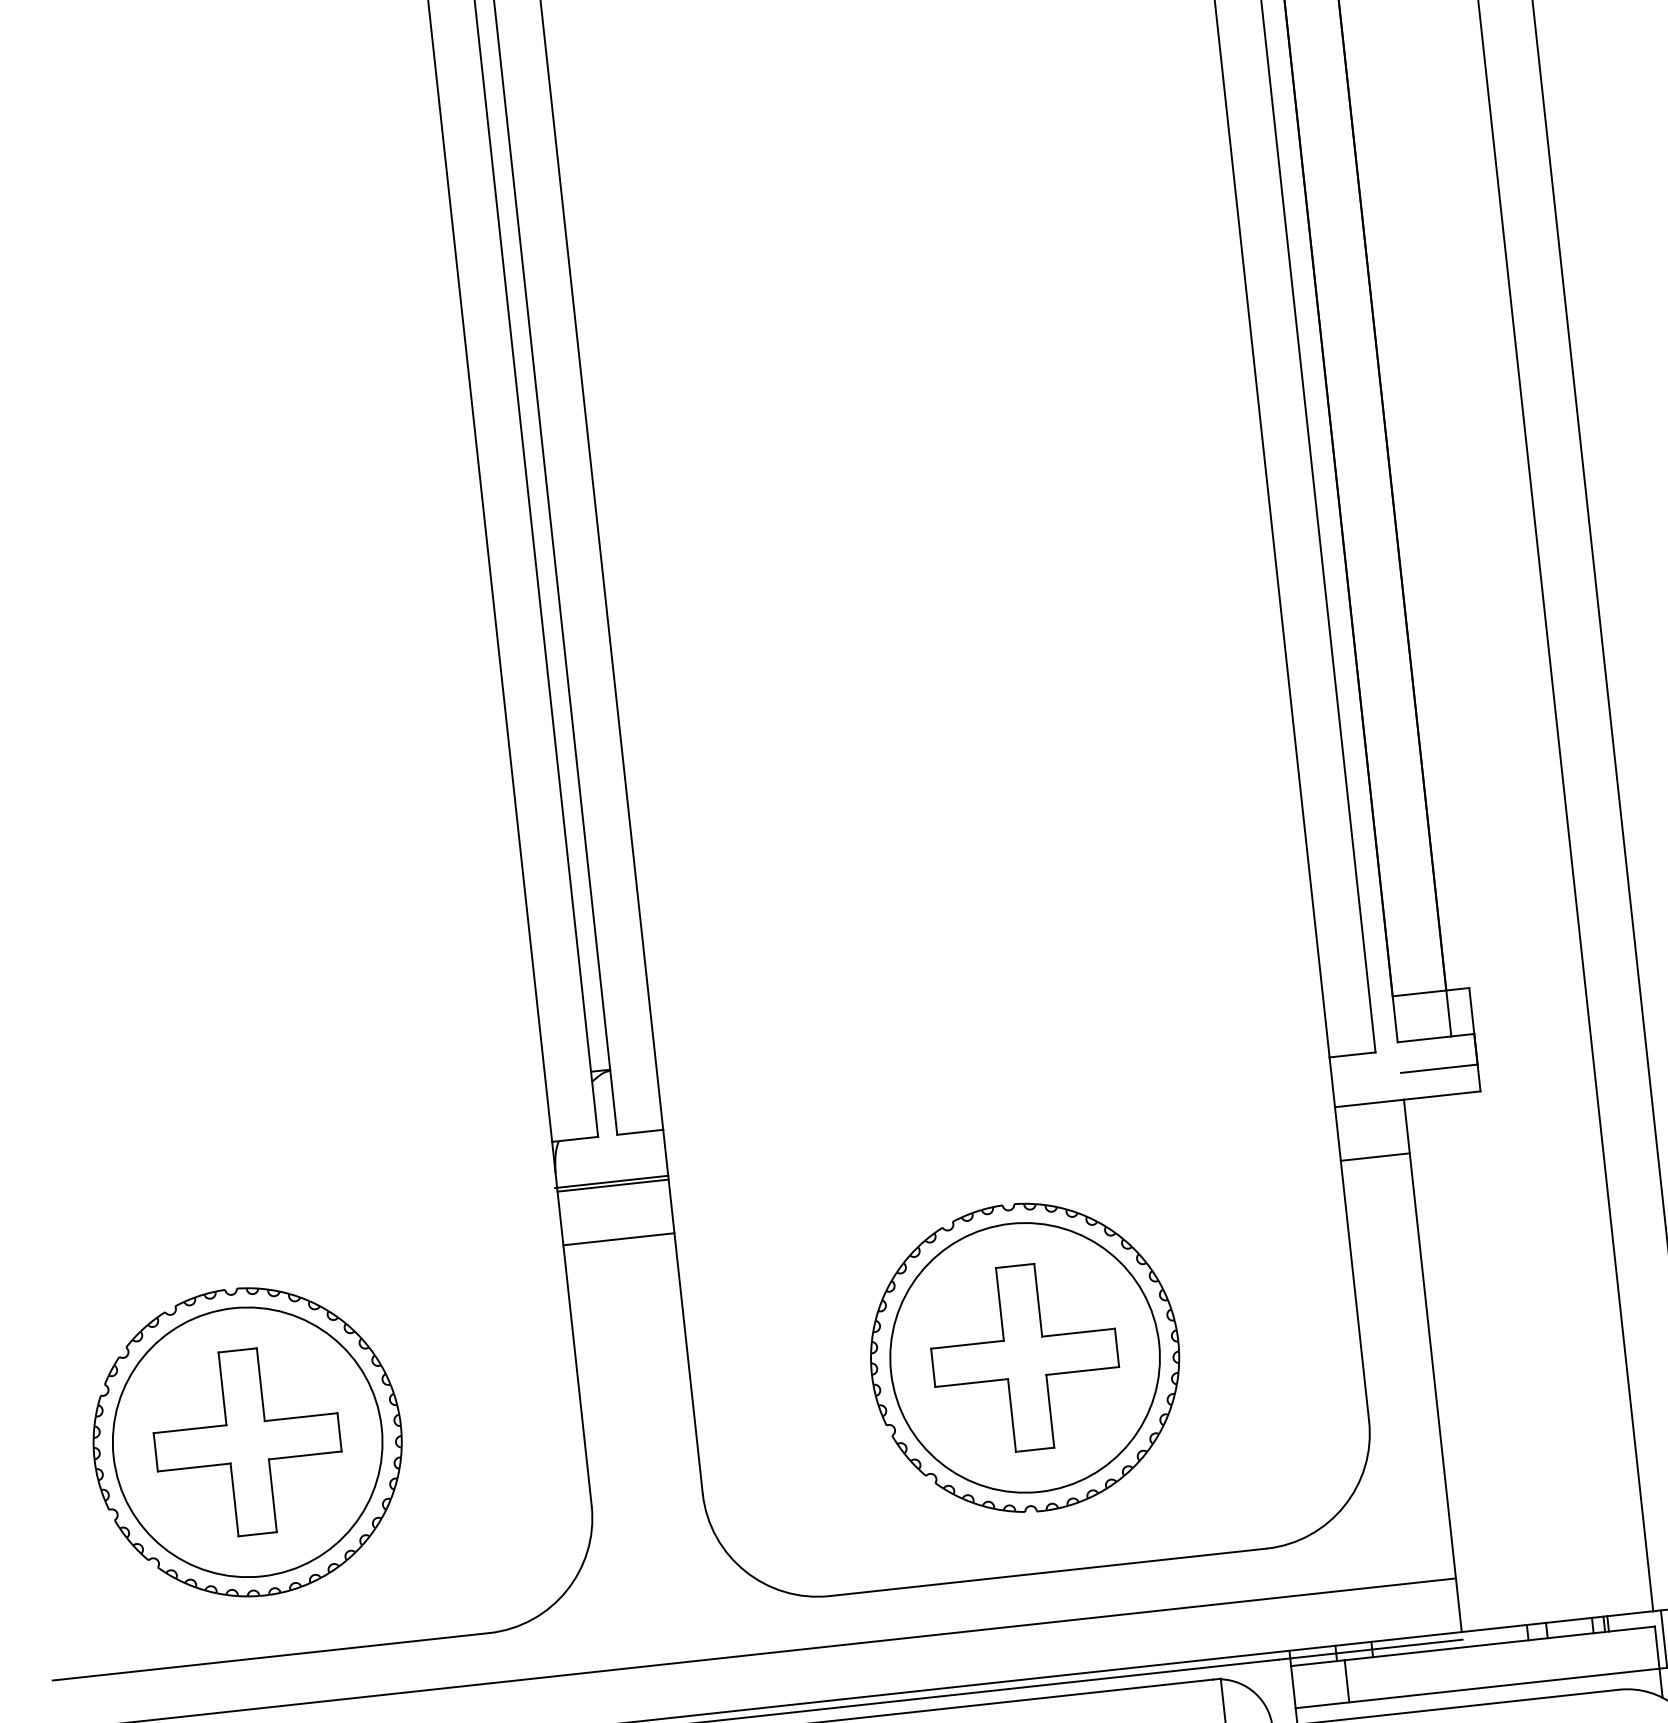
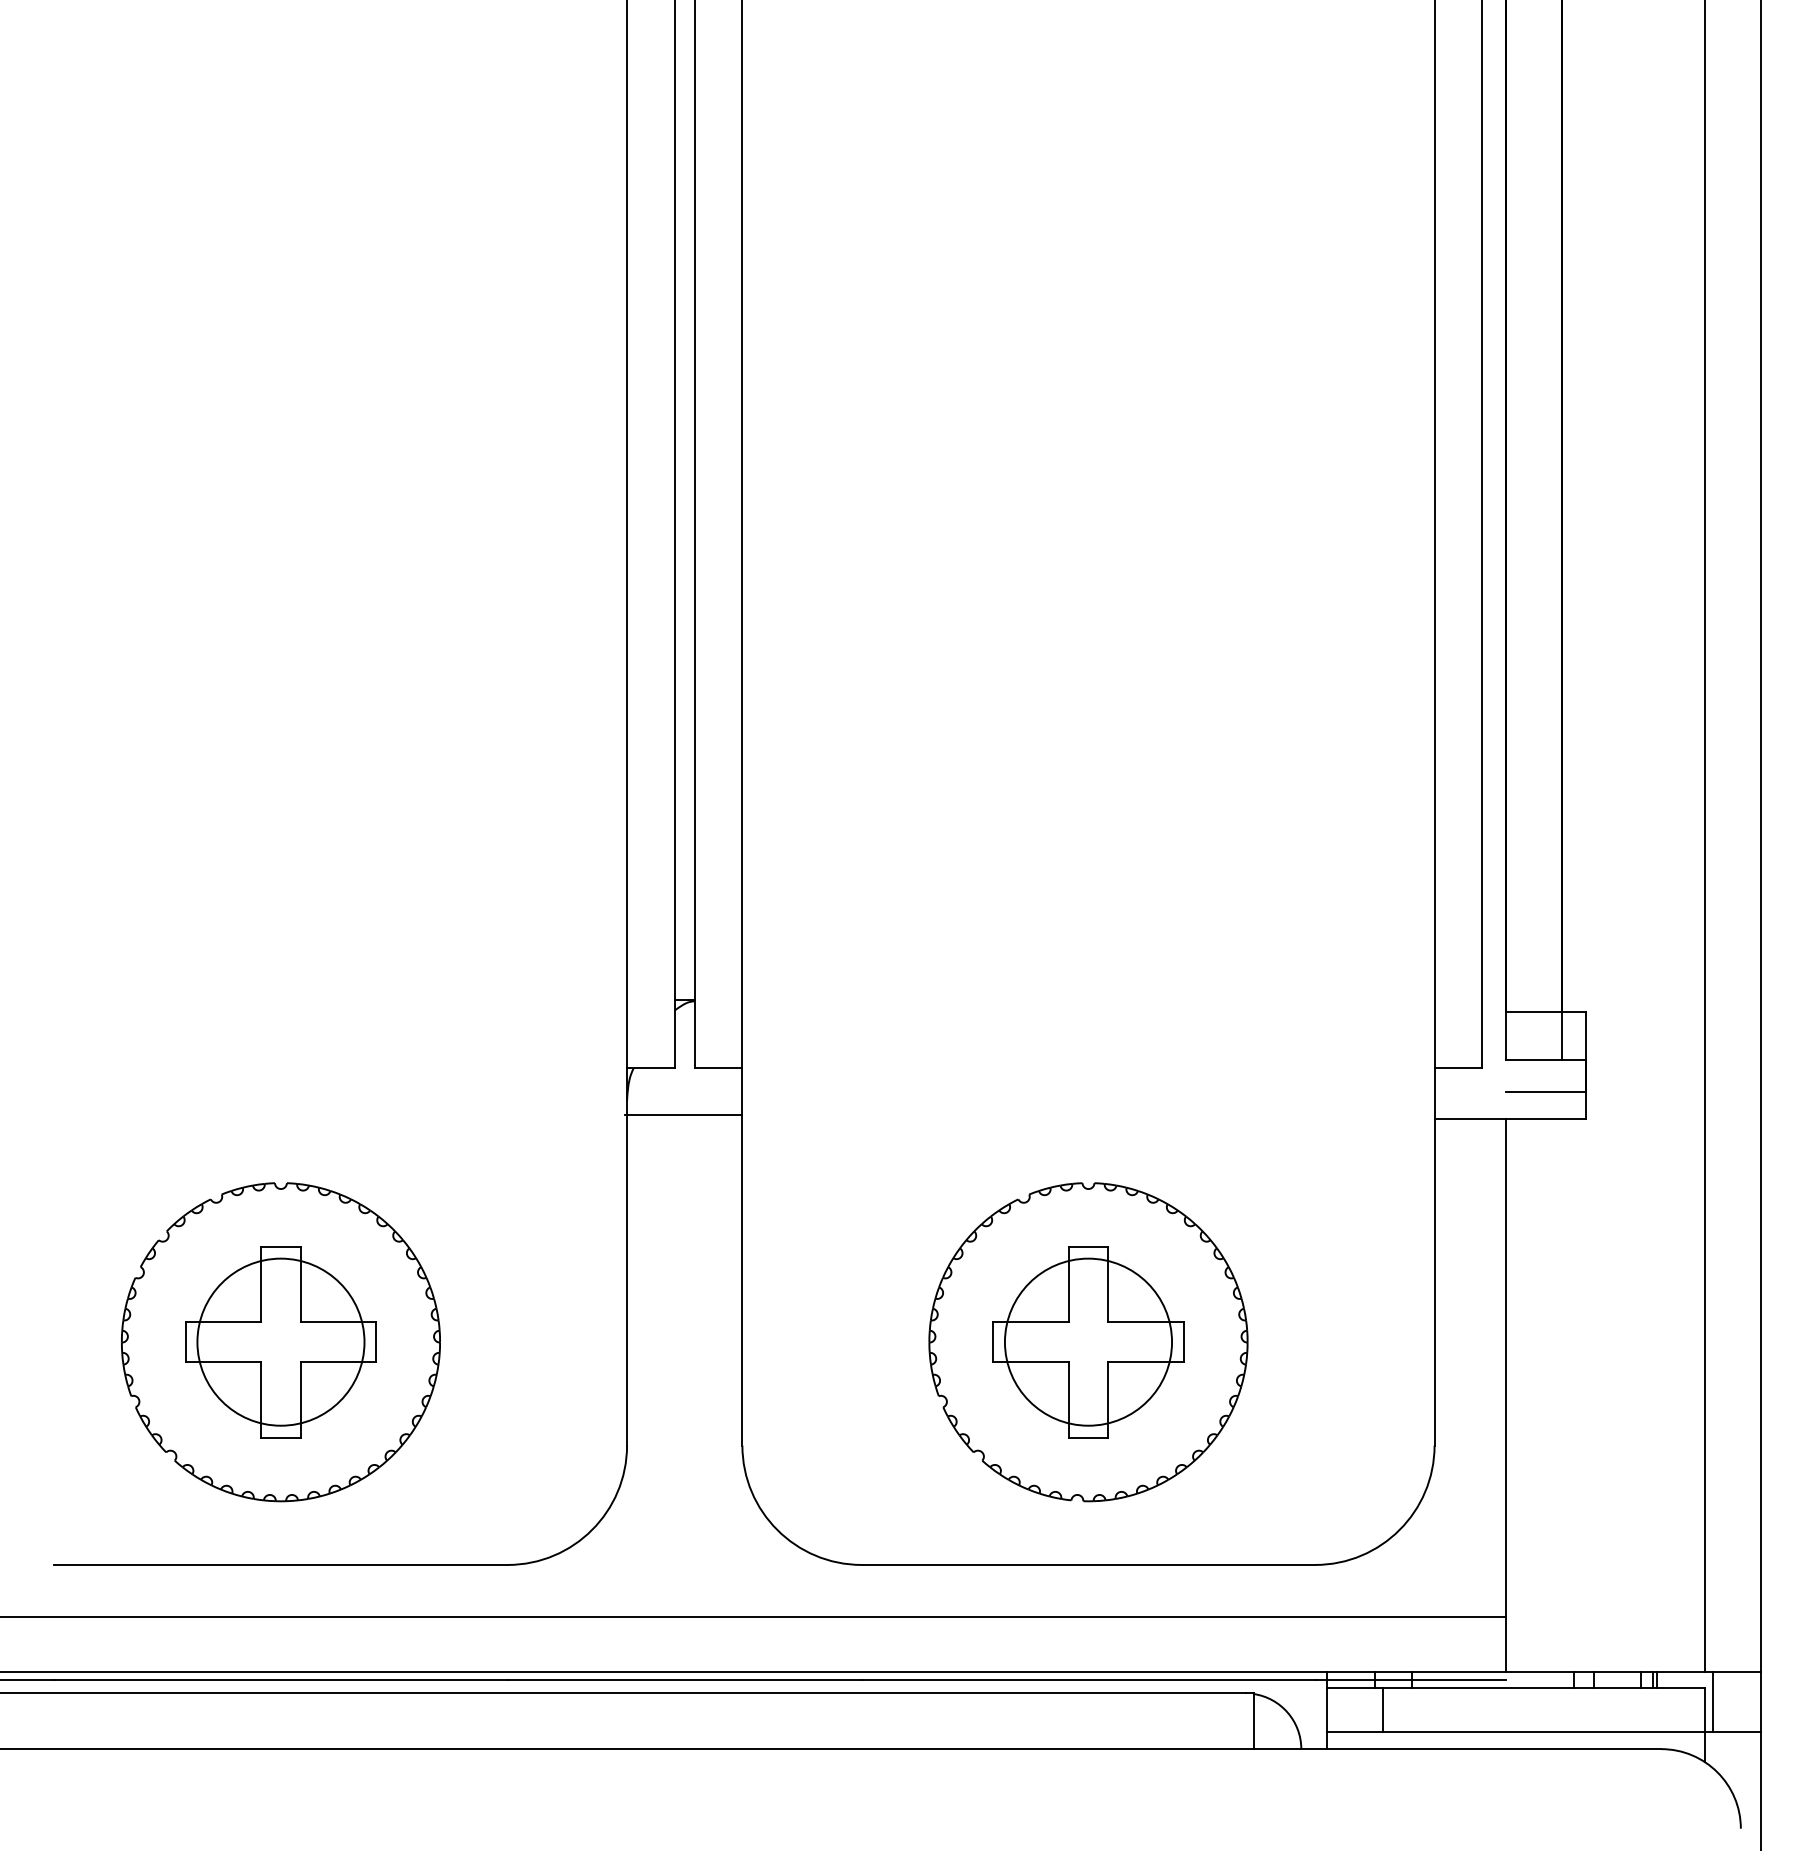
line: (1375, 1157) -> (1470, 1175), removed
line: (612, 1185) -> (684, 1119), removed
line: (618, 1239) -> (684, 1175), removed
circle: (1025, 1357) -> (1088, 1341), size x0.6
circle: (247, 1441) -> (280, 1341), size x0.6

